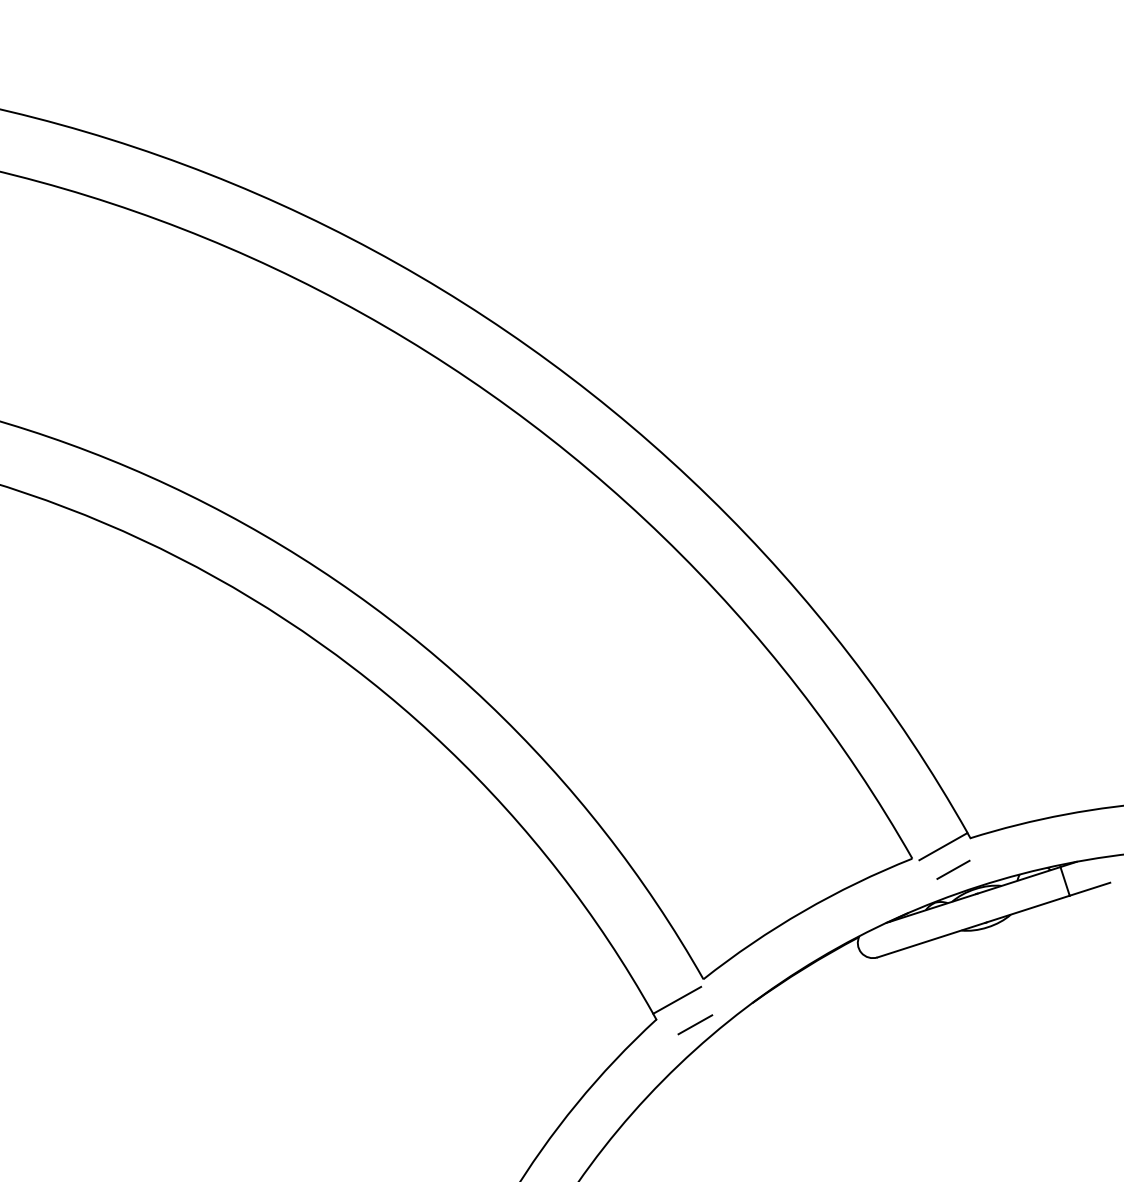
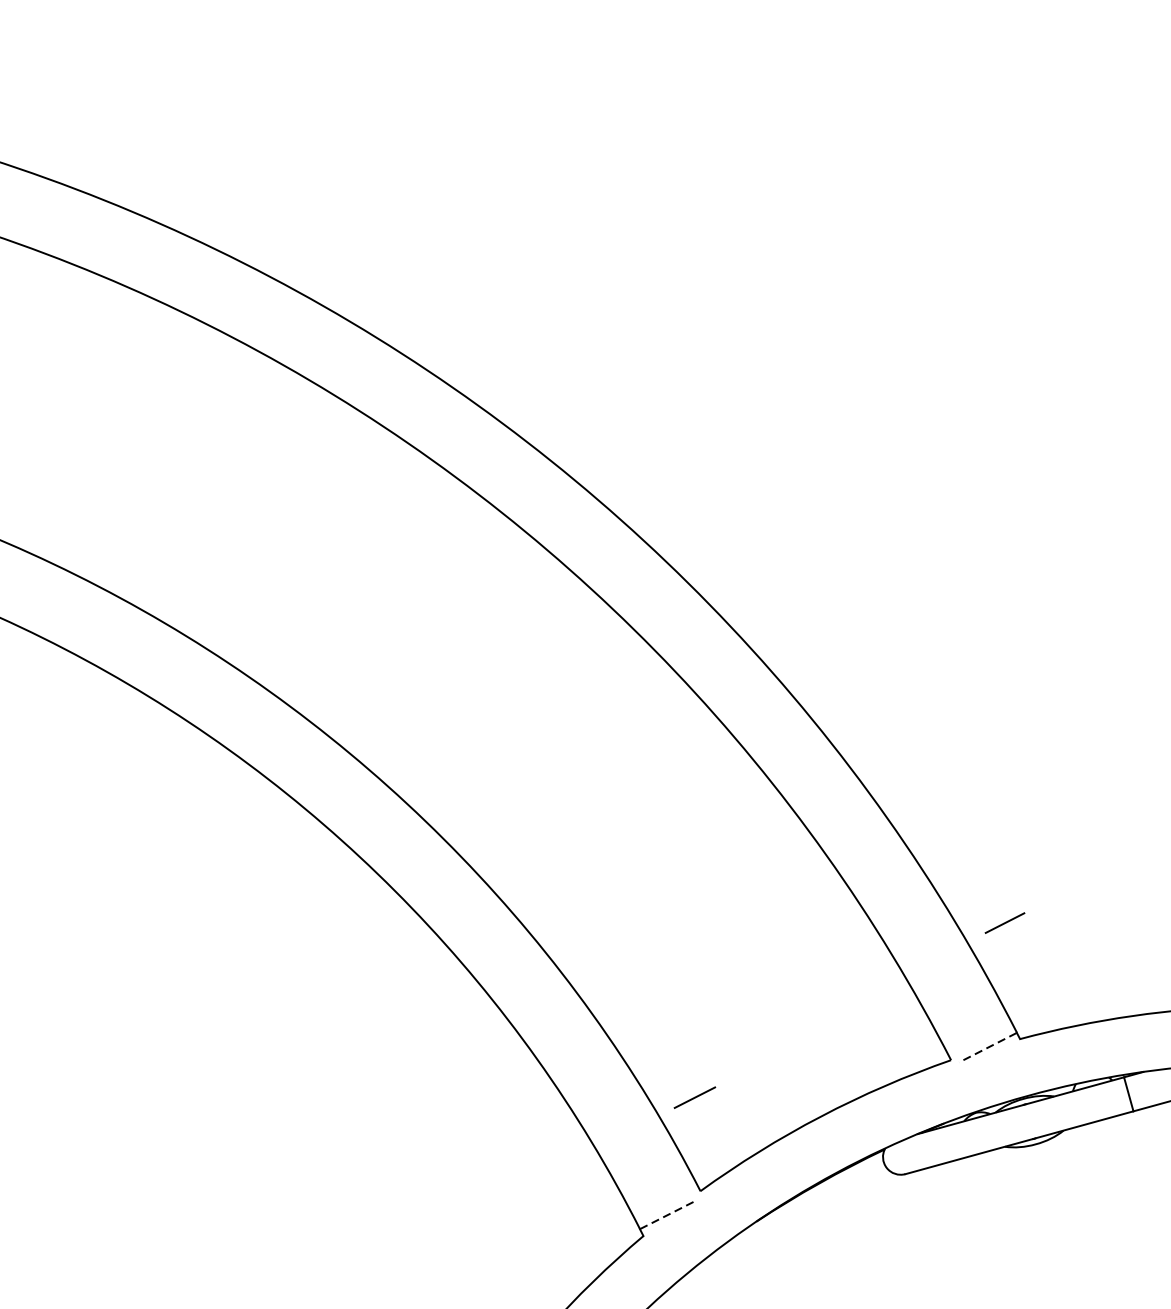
line: (943, 846) -> (988, 1047), solid -> dashed
line: (953, 869) -> (1005, 922), moved
line: (677, 1000) -> (669, 1214), solid -> dashed
line: (695, 1024) -> (695, 1097), moved

